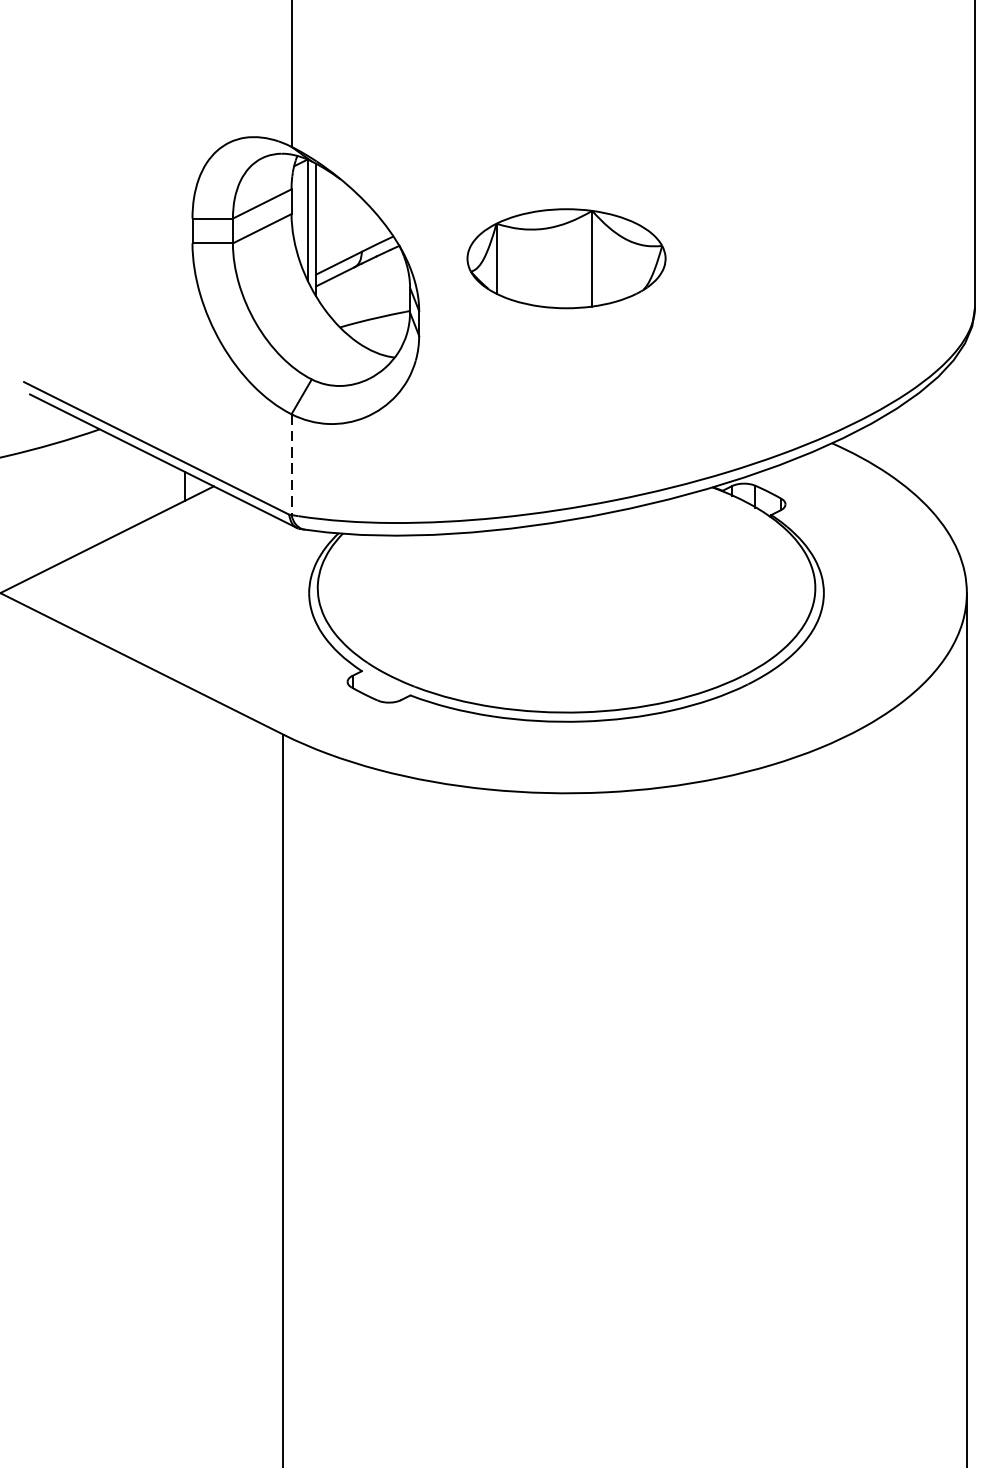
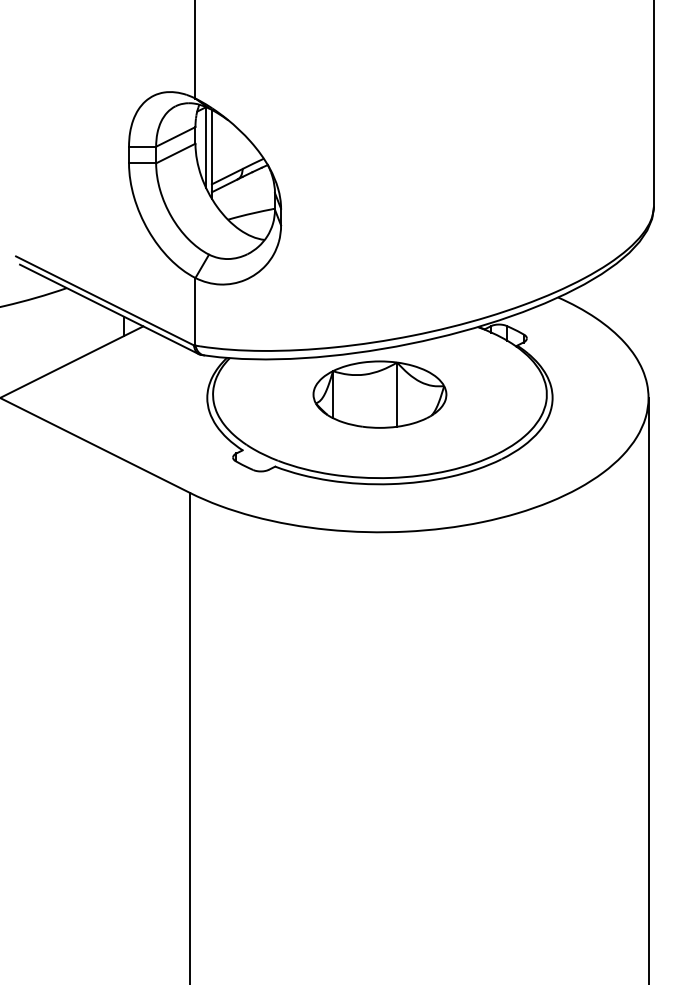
part: (565, 258) -> (379, 394), moved
line: (291, 464) -> (195, 311), dashed -> solid

